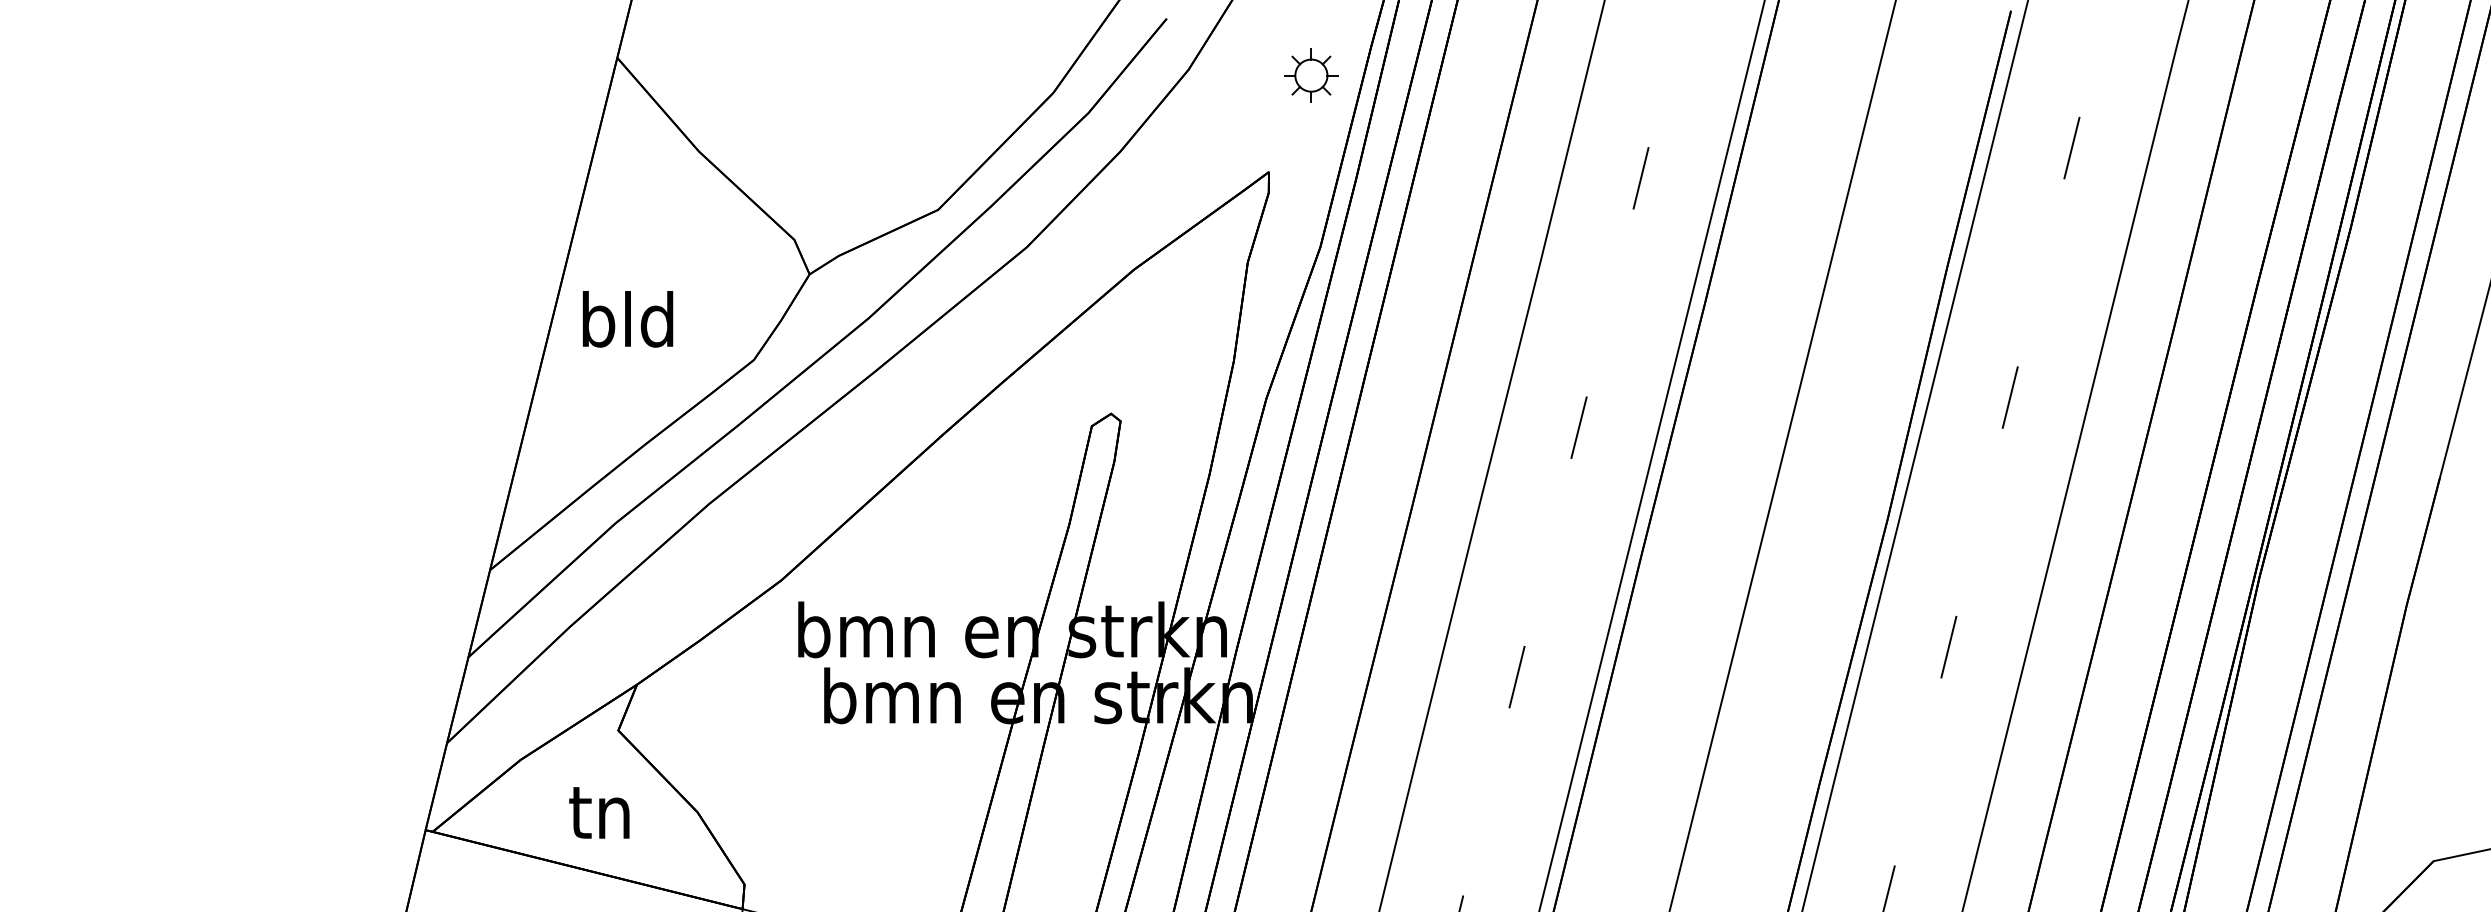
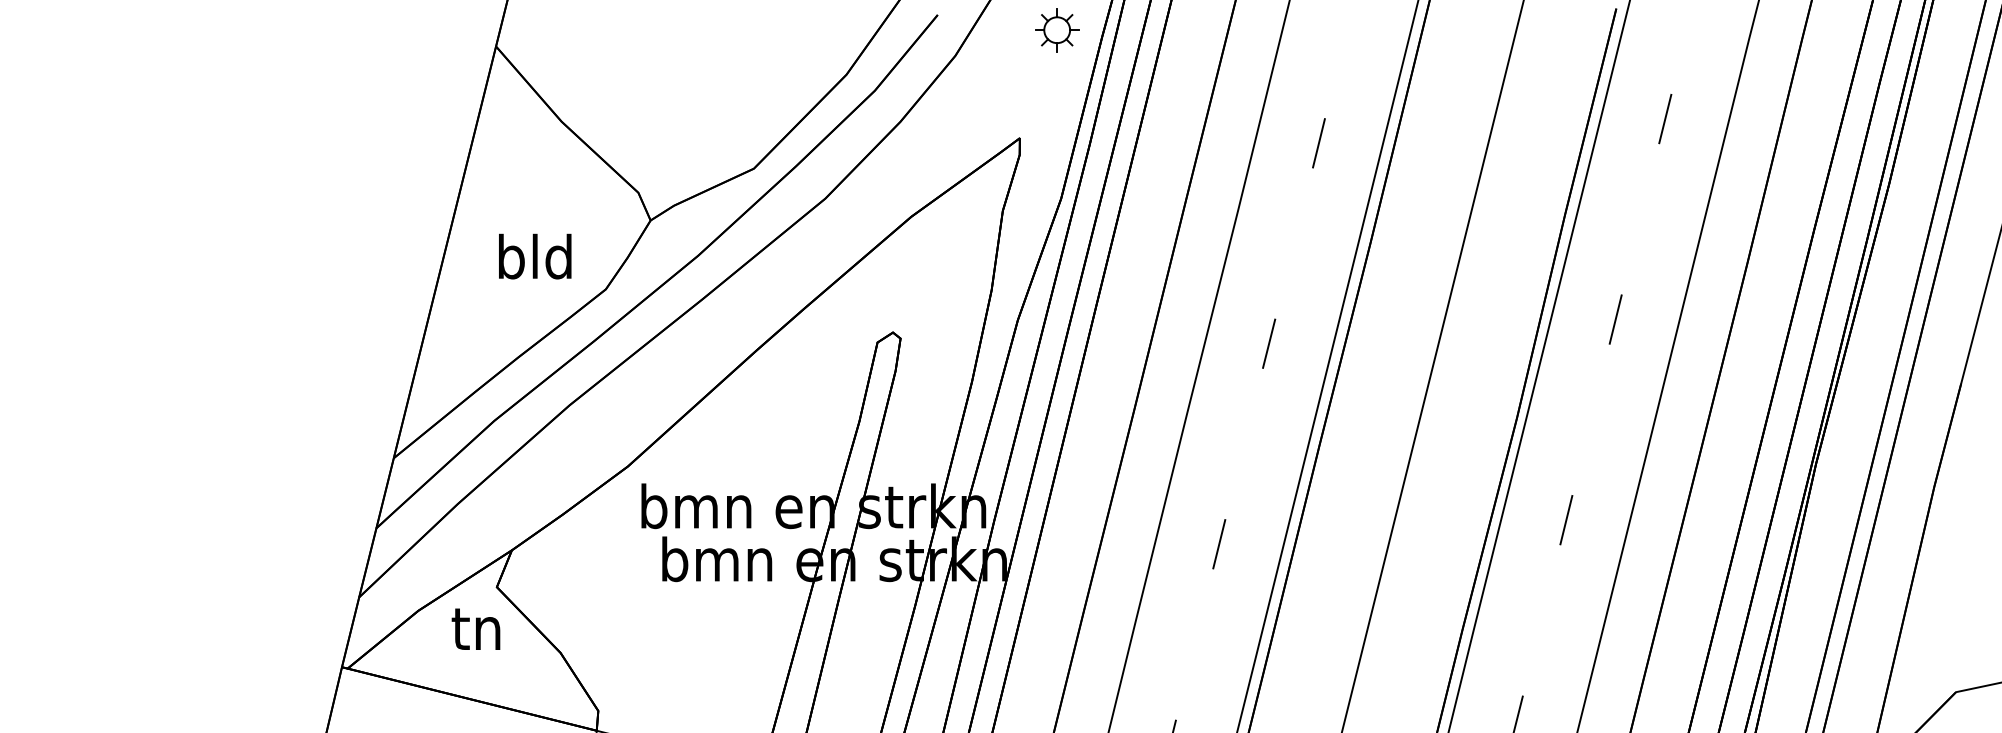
part: (1311, 75) -> (1057, 30), moved
text: (627, 319) -> (534, 256), moved
text: (599, 812) -> (476, 628), moved

